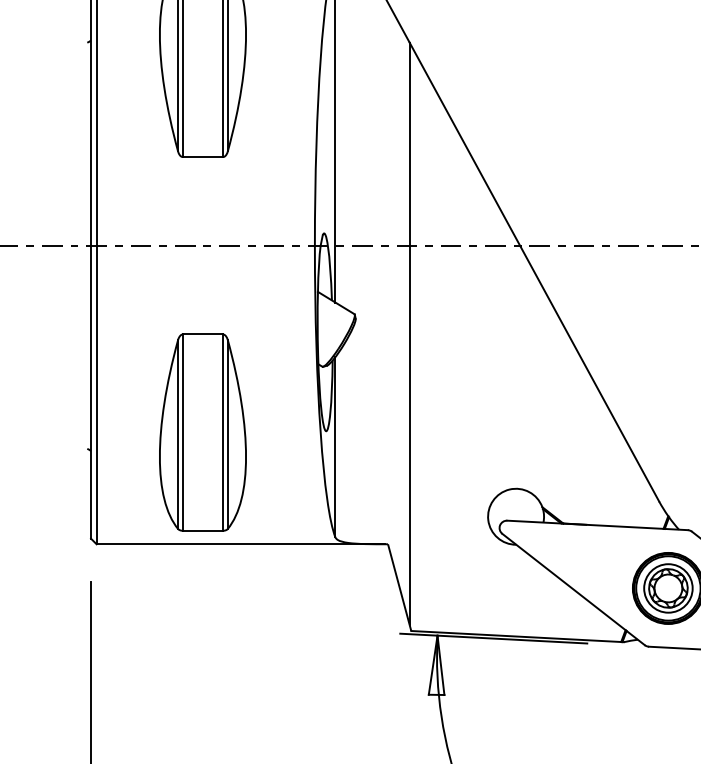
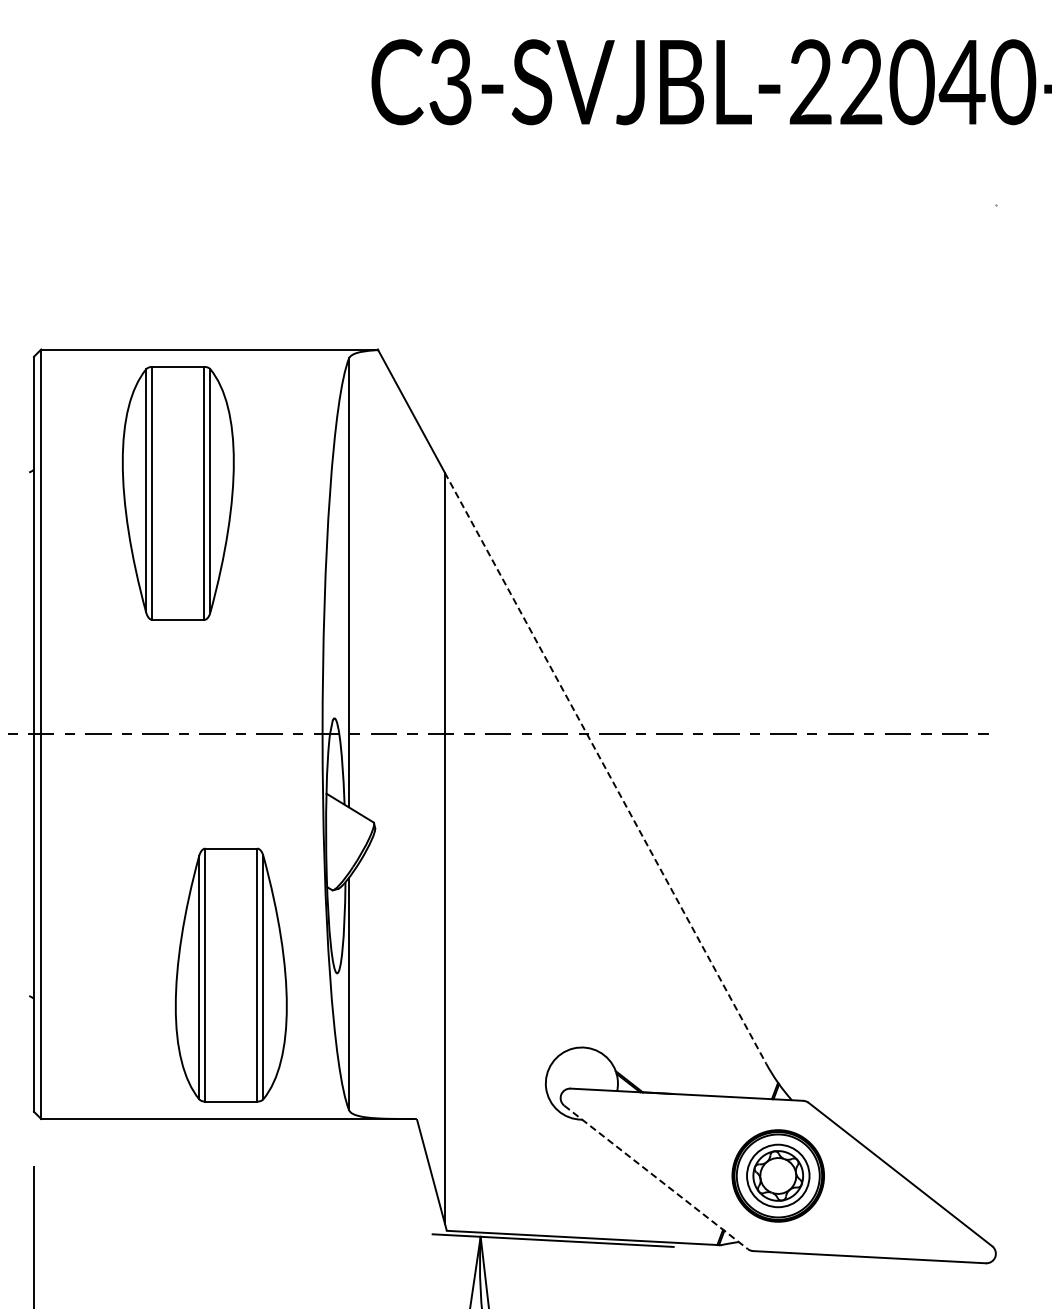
line: (534, 272) -> (605, 768), solid -> dashed
part: (202, 432) -> (230, 974), moved
line: (573, 589) -> (656, 1177), solid -> dashed

